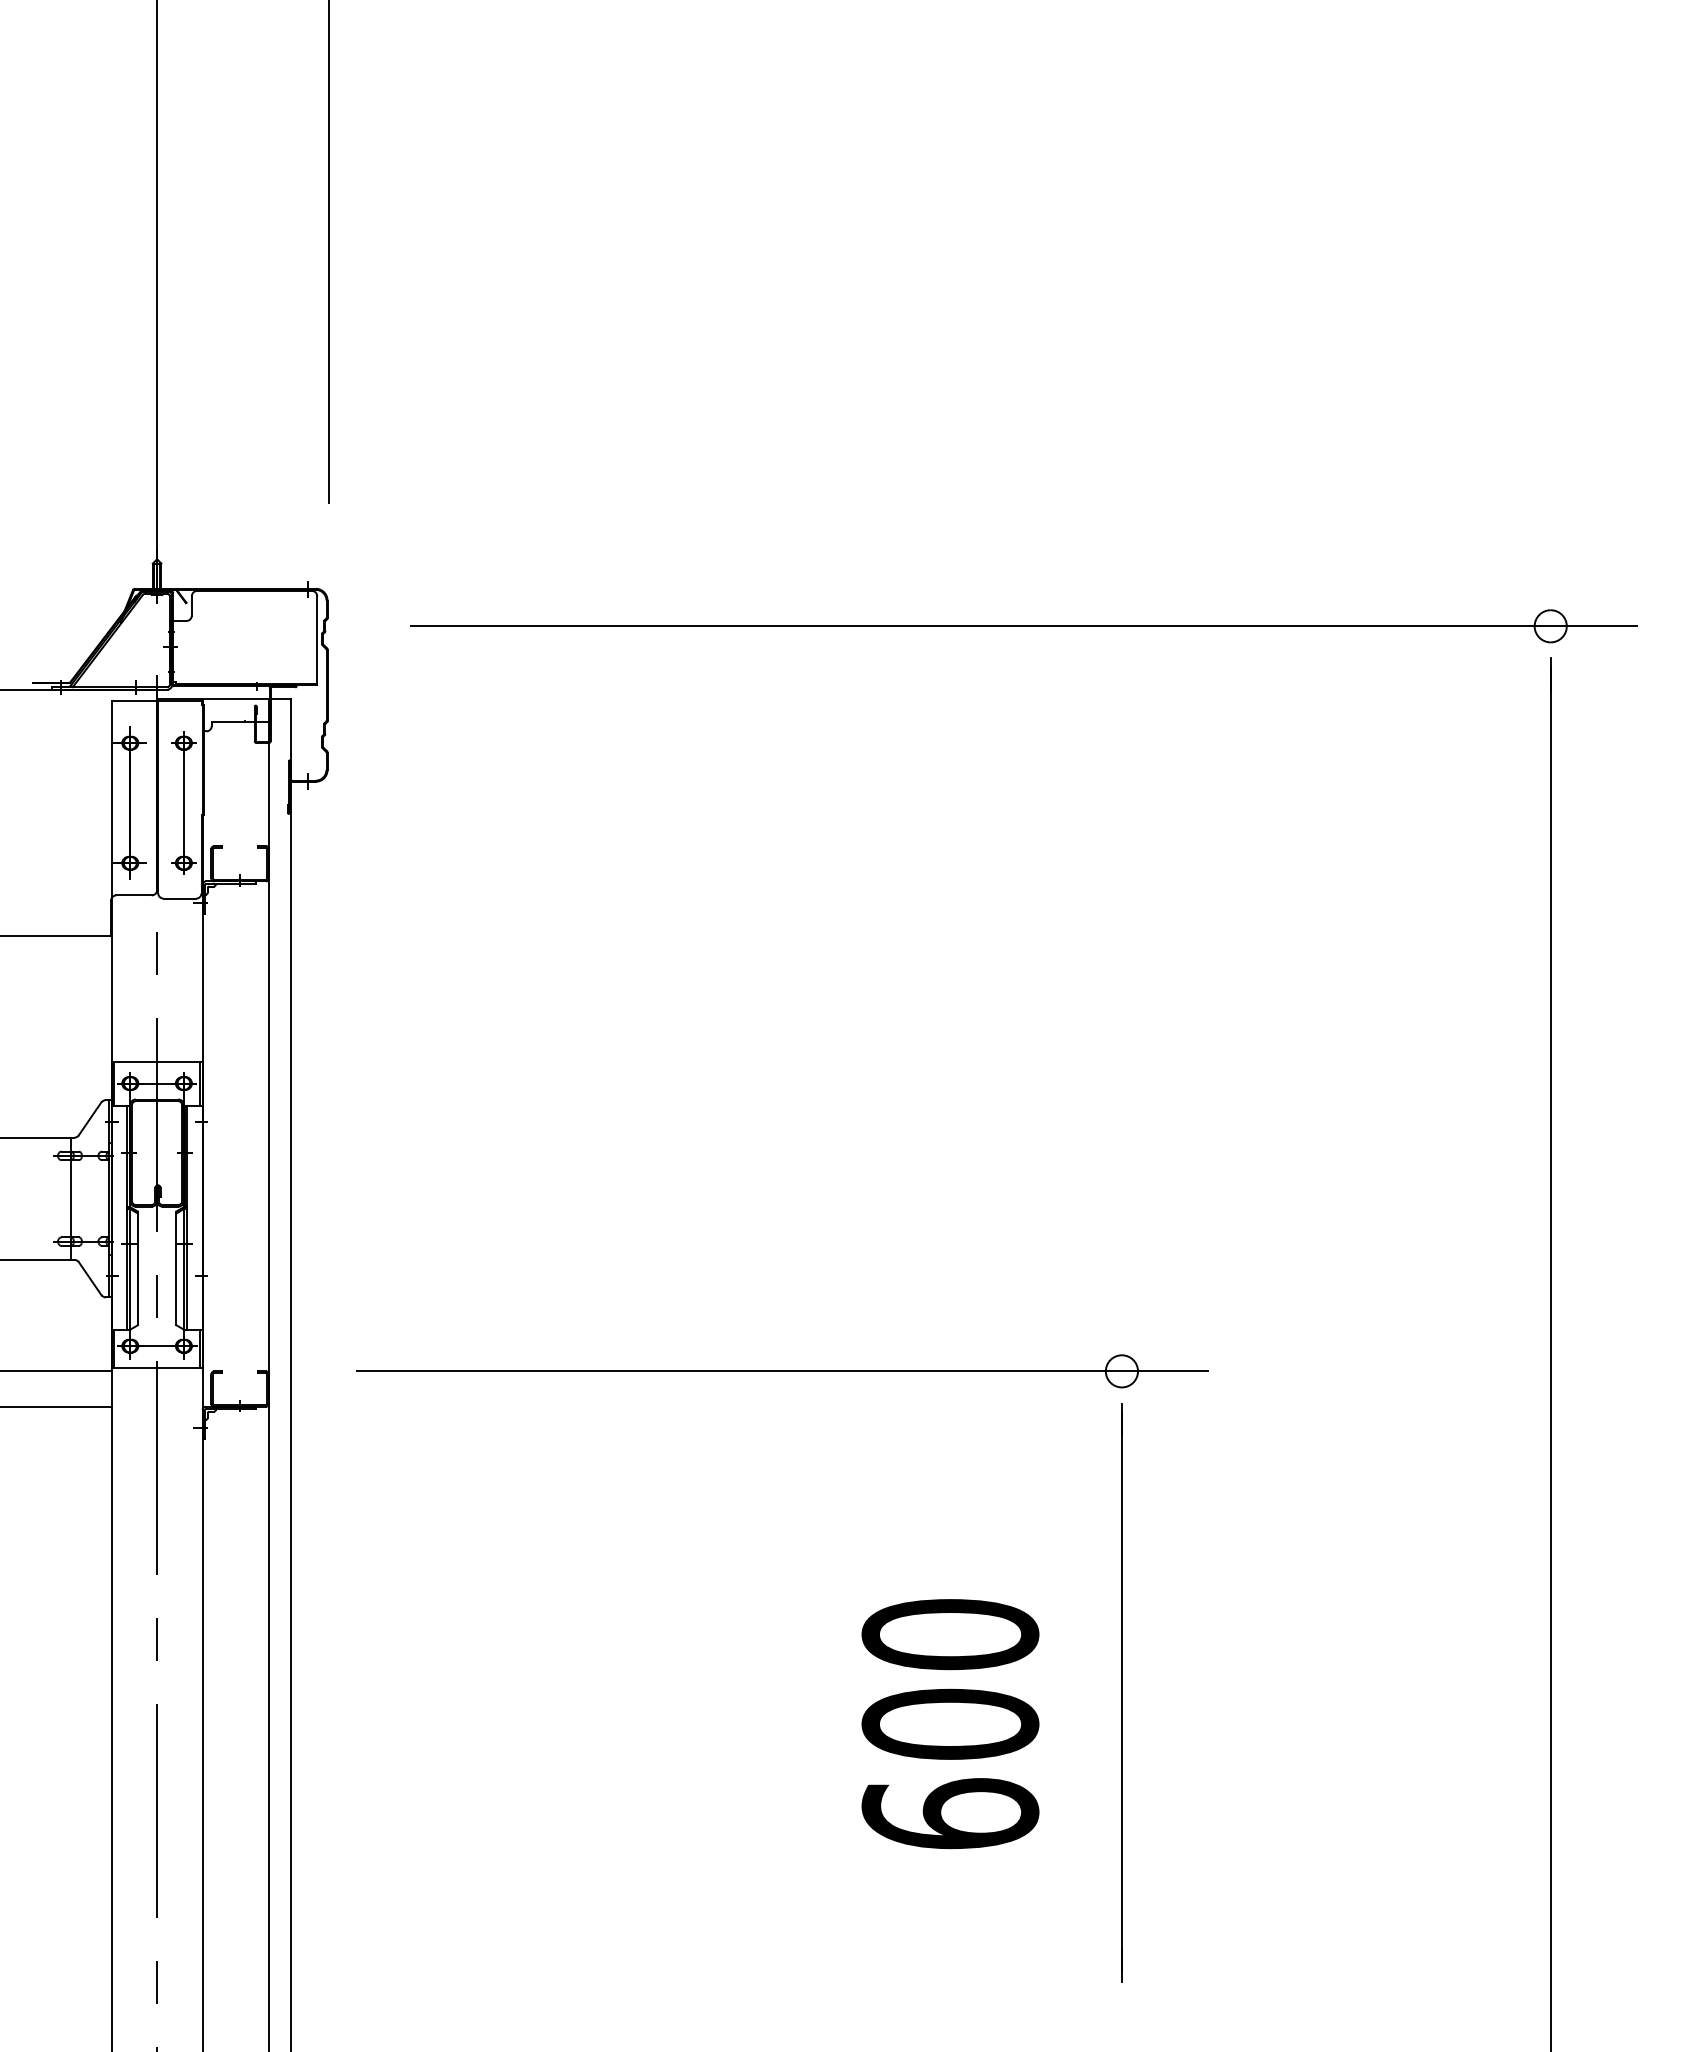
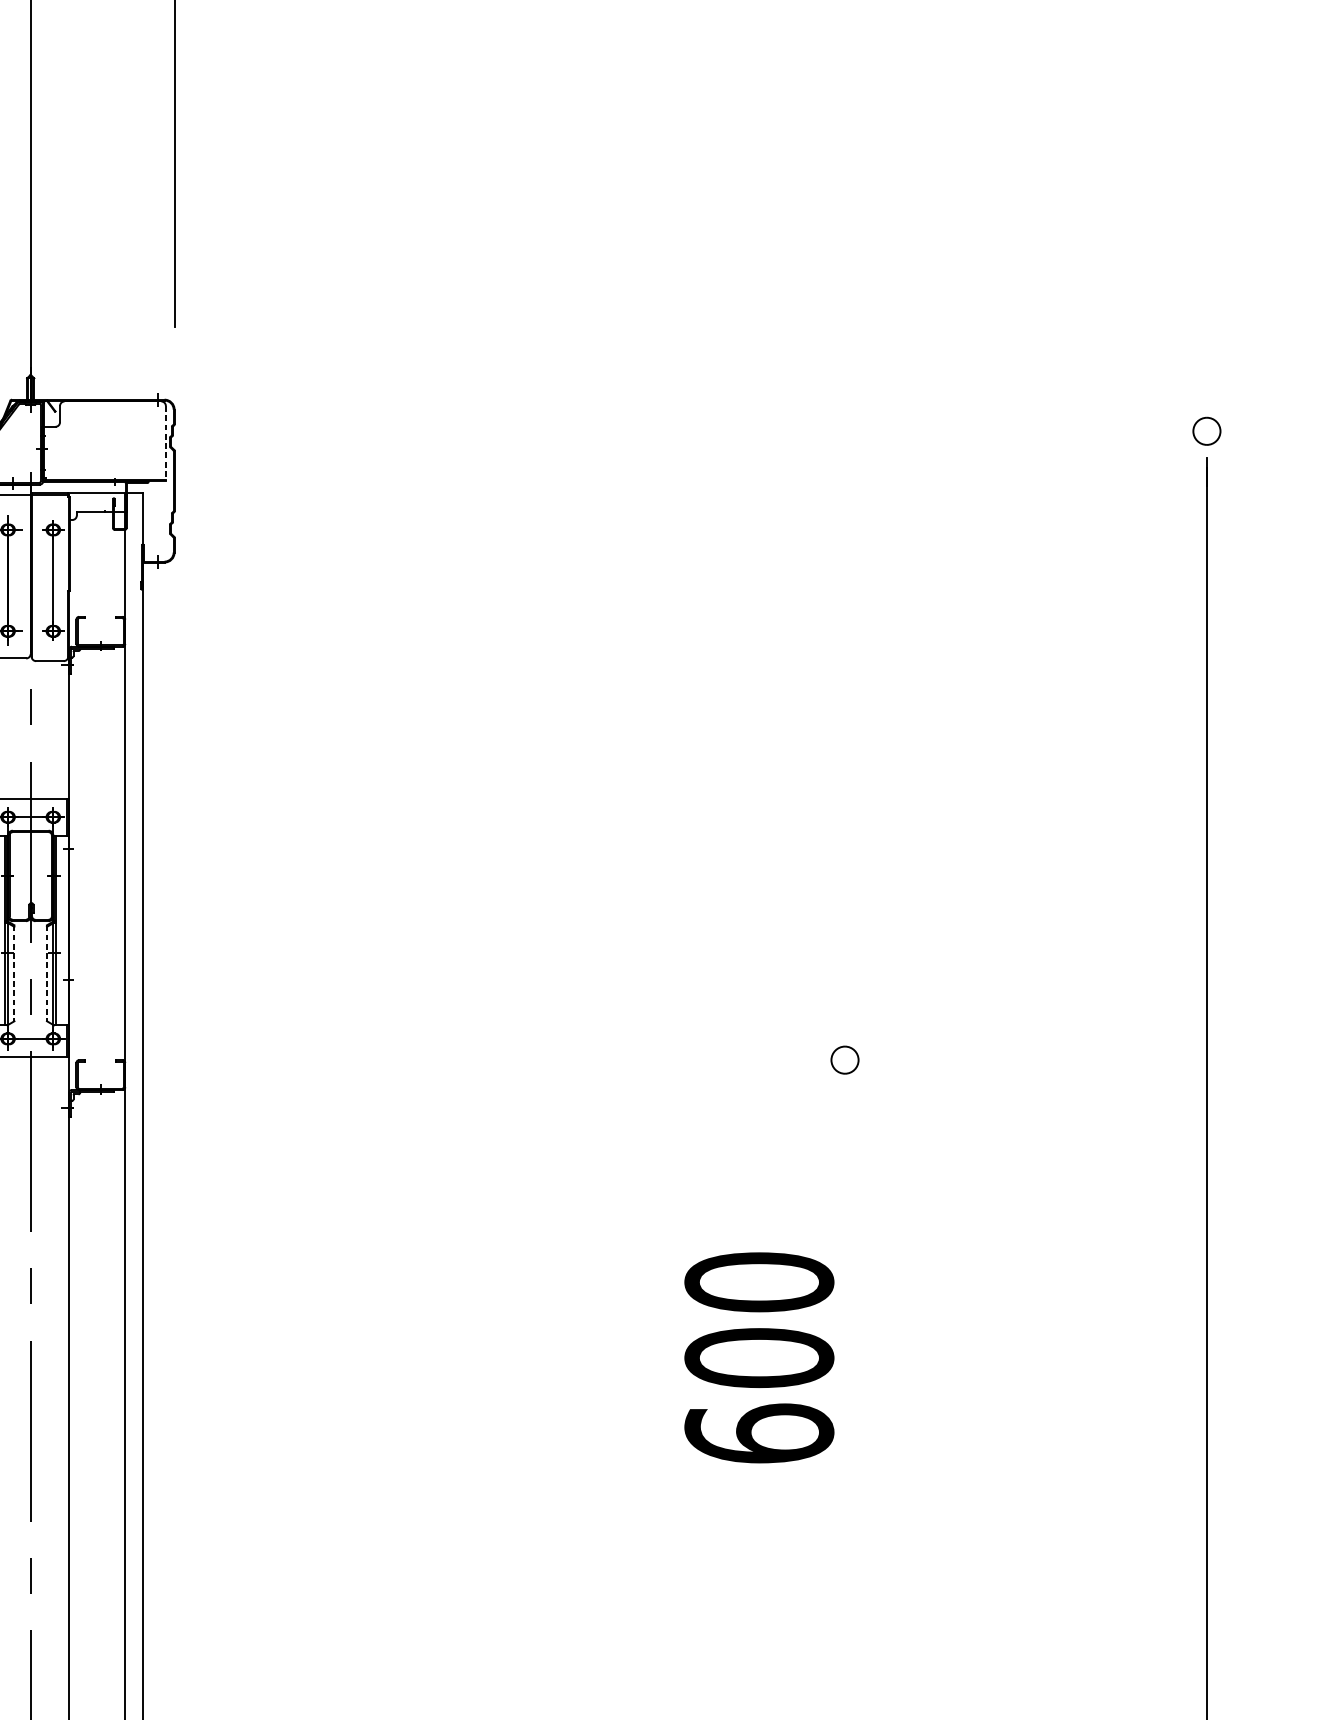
line: (1023, 626) -> (761, 431), removed
line: (317, 641) -> (166, 444), solid -> dashed
line: (137, 1268) -> (14, 973), solid -> dashed
line: (176, 1268) -> (47, 973), solid -> dashed
line: (781, 1371) -> (557, 1060), removed
line: (1121, 1692) -> (844, 1331), removed
text: (950, 1724) -> (759, 1358), moved

